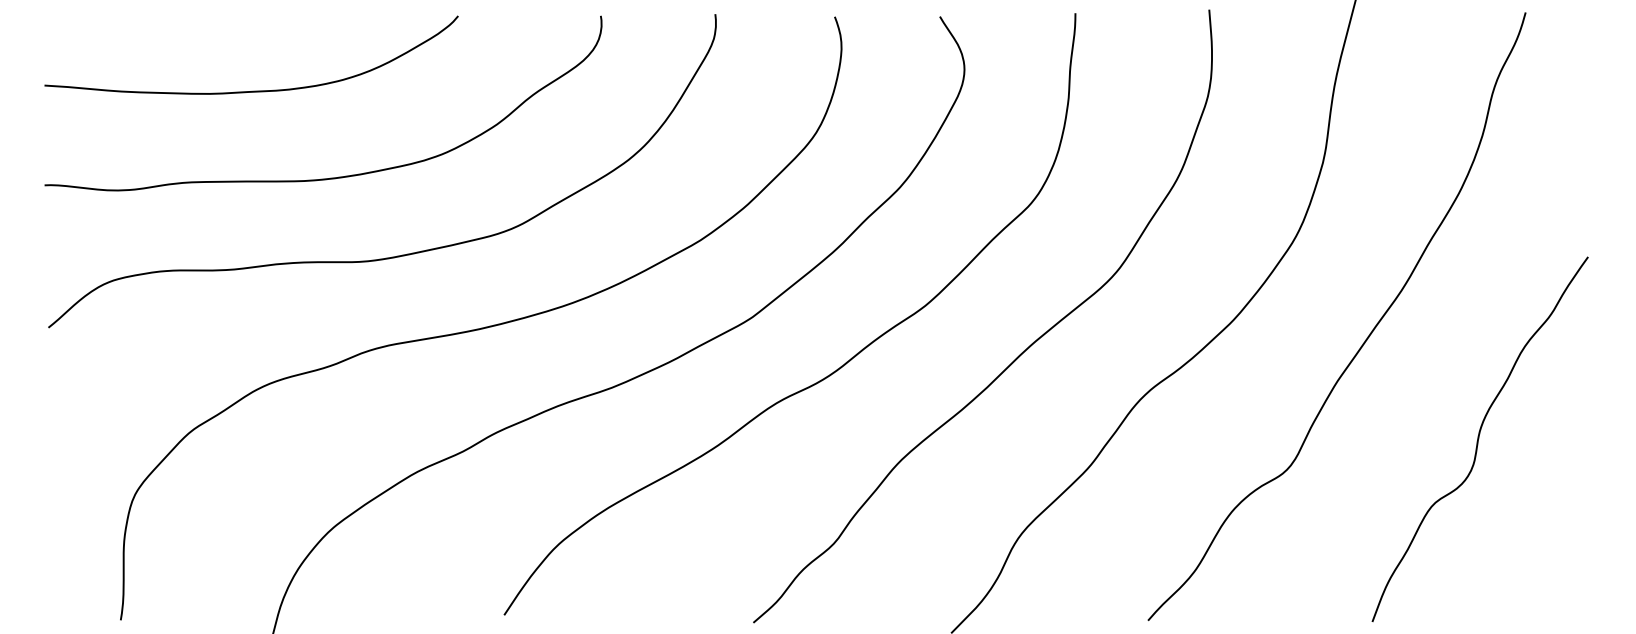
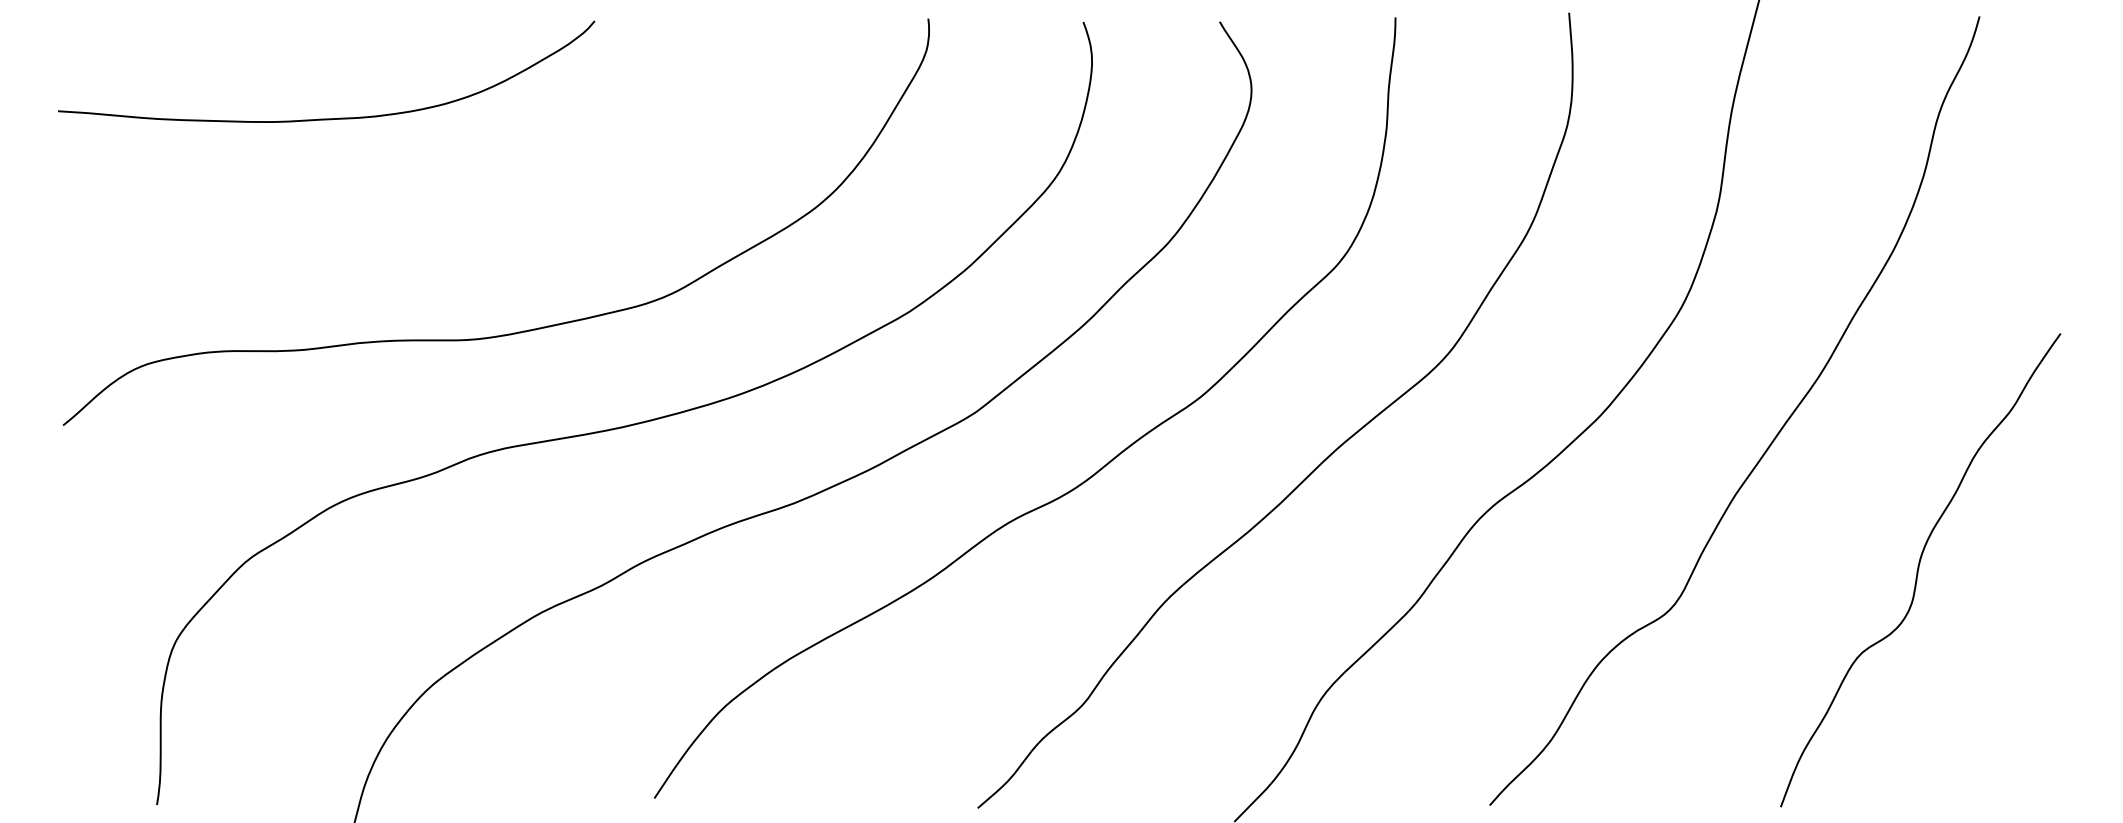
curve: (333, 177) -> (432, 230), removed

